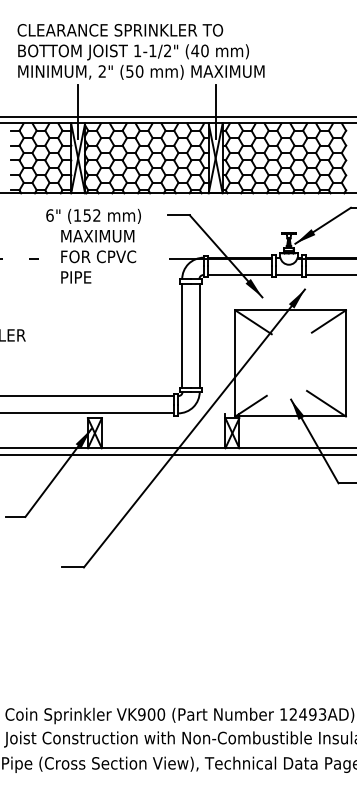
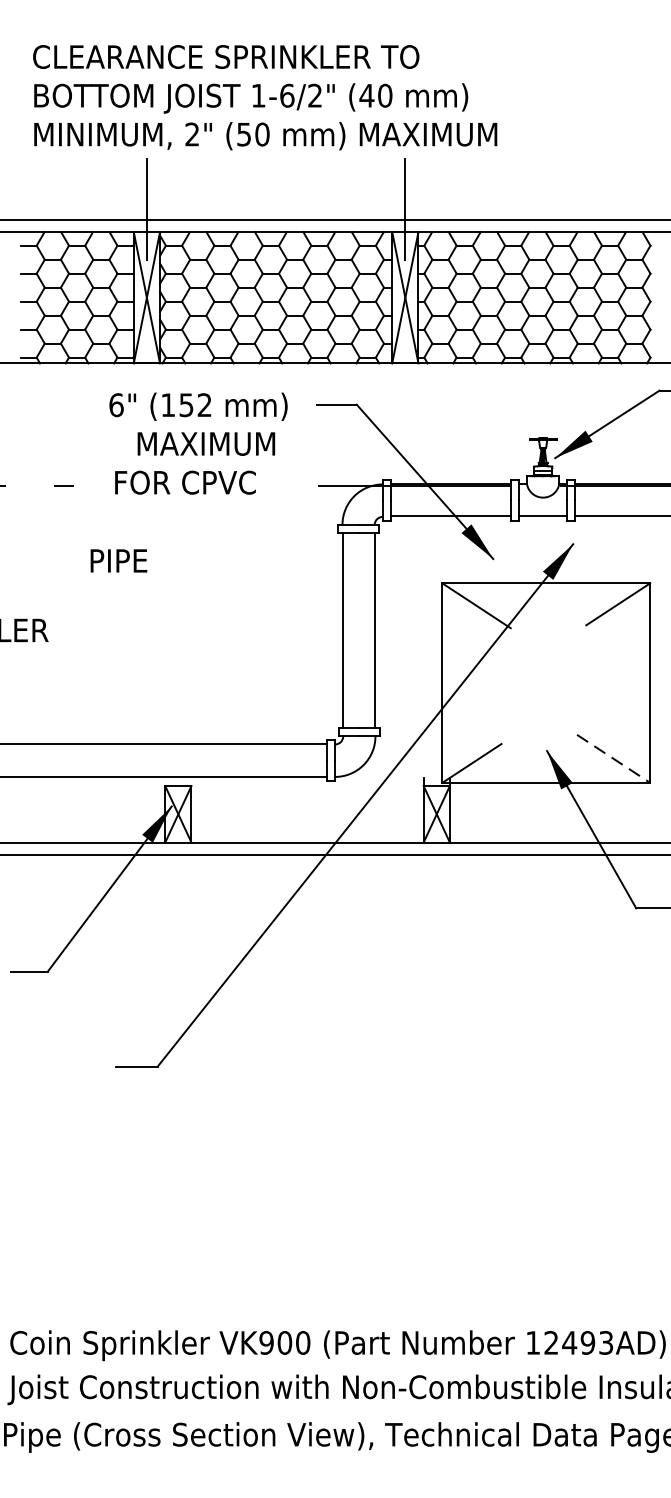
text: (152, 50) -> (286, 94), 1-1/2" -> 1-6/2"
text: (93, 225) -> (198, 423), moved
text: (76, 277) -> (119, 561), moved
line: (326, 404) -> (613, 760), solid -> dashed

